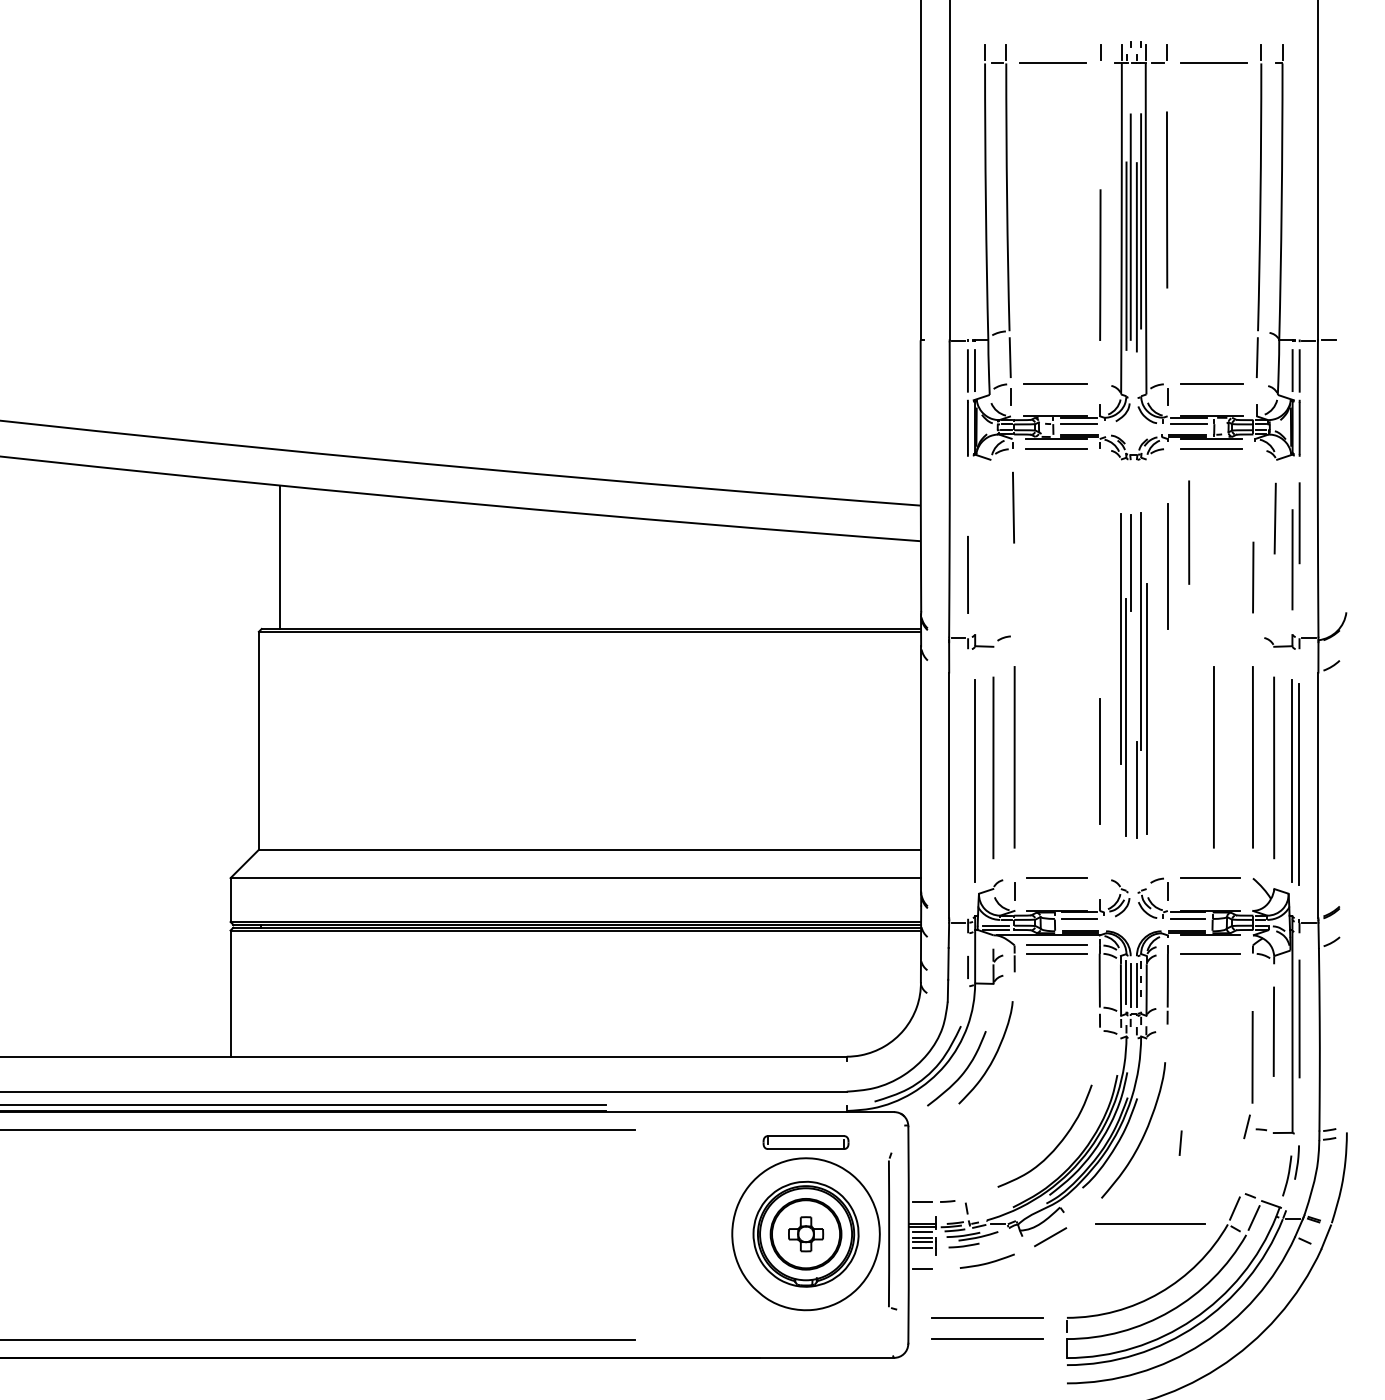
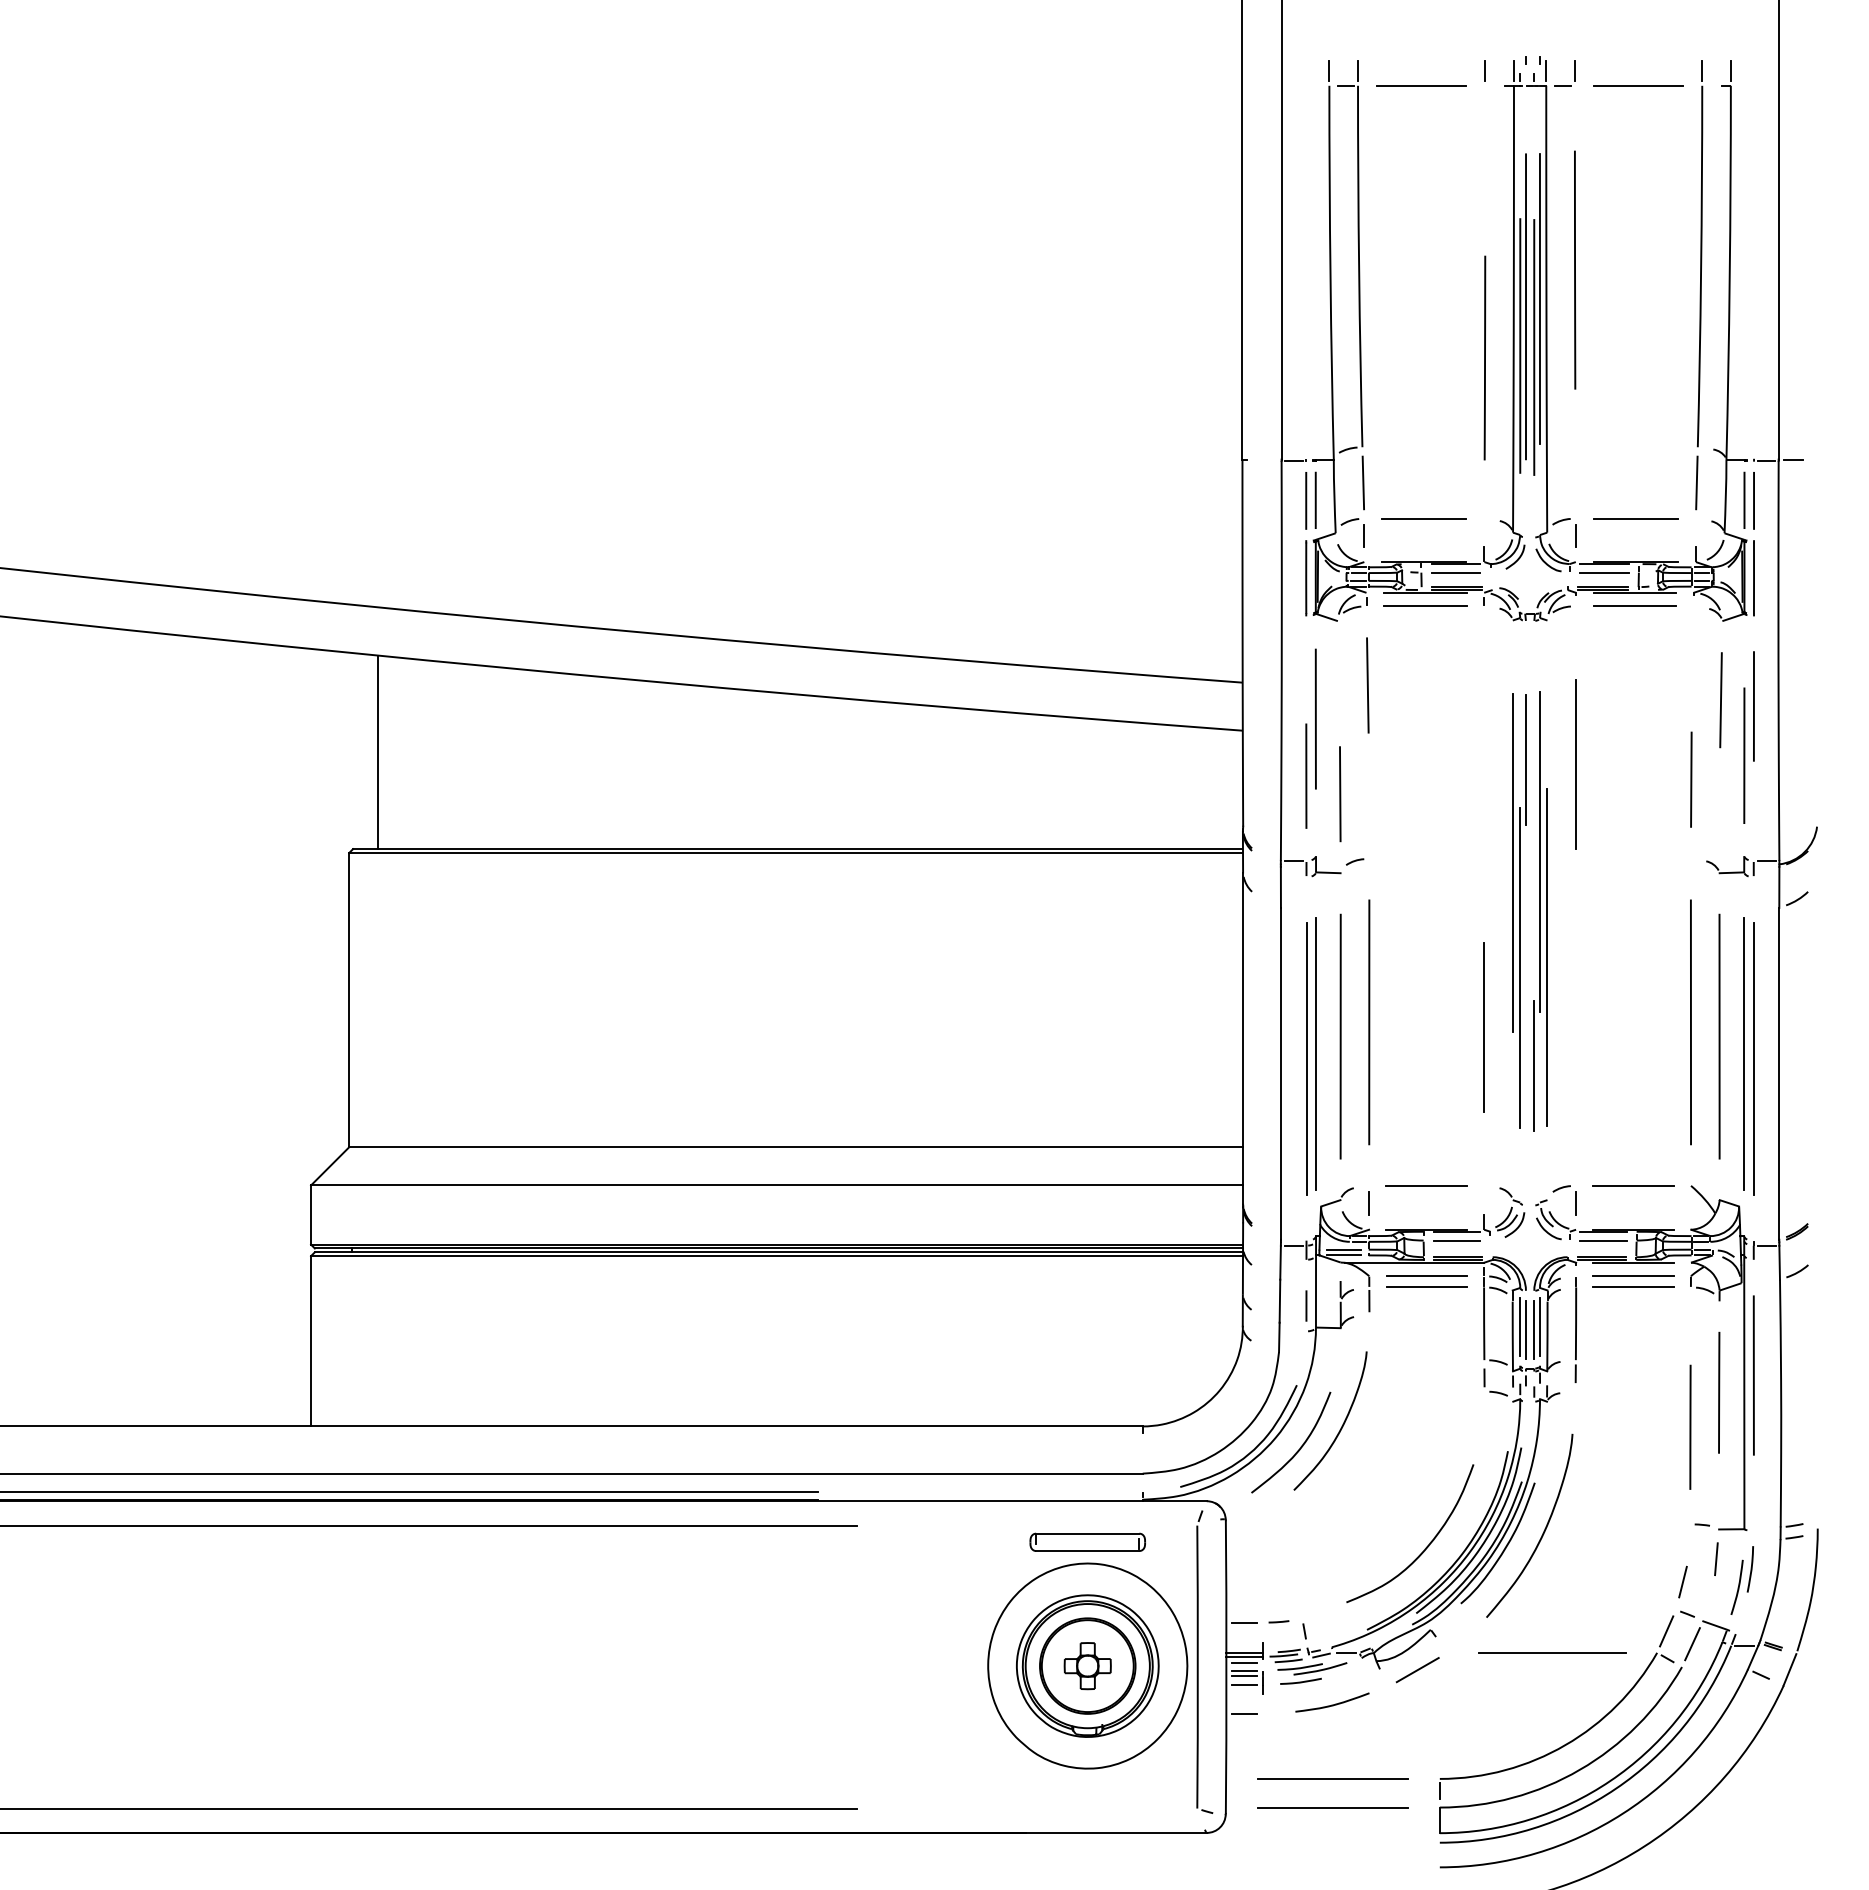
line: (1188, 532) -> (1315, 718), moved
line: (993, 588) -> (1340, 794), added
line: (1214, 757) -> (1638, 1022), removed
line: (968, 784) -> (1306, 1058), added
line: (1210, 944) -> (1633, 1275), added
line: (1141, 983) -> (1540, 1327), dashed -> solid
line: (1246, 1126) -> (1682, 1581), moved
line: (1180, 1142) -> (1716, 1558), moved
part: (892, 1230) -> (1204, 1661), size x1.43

